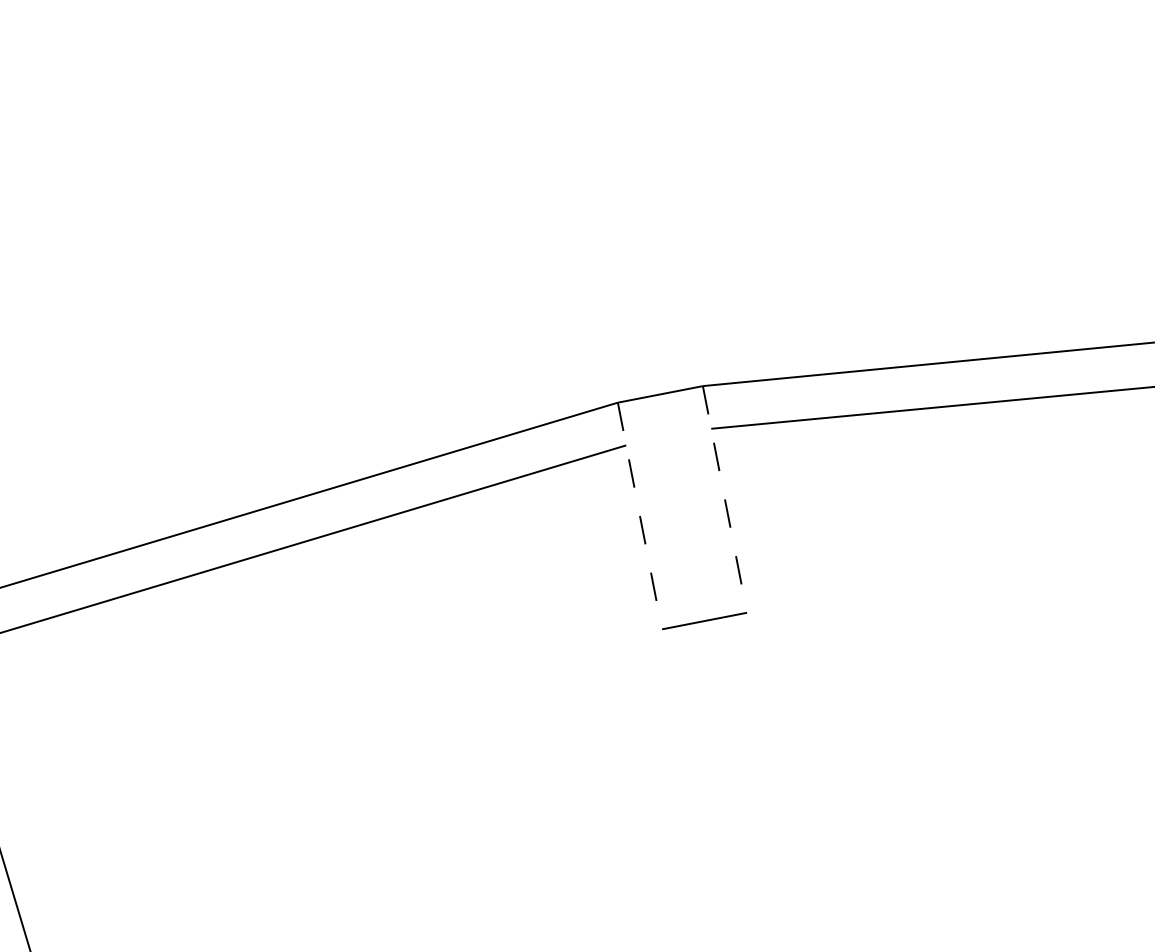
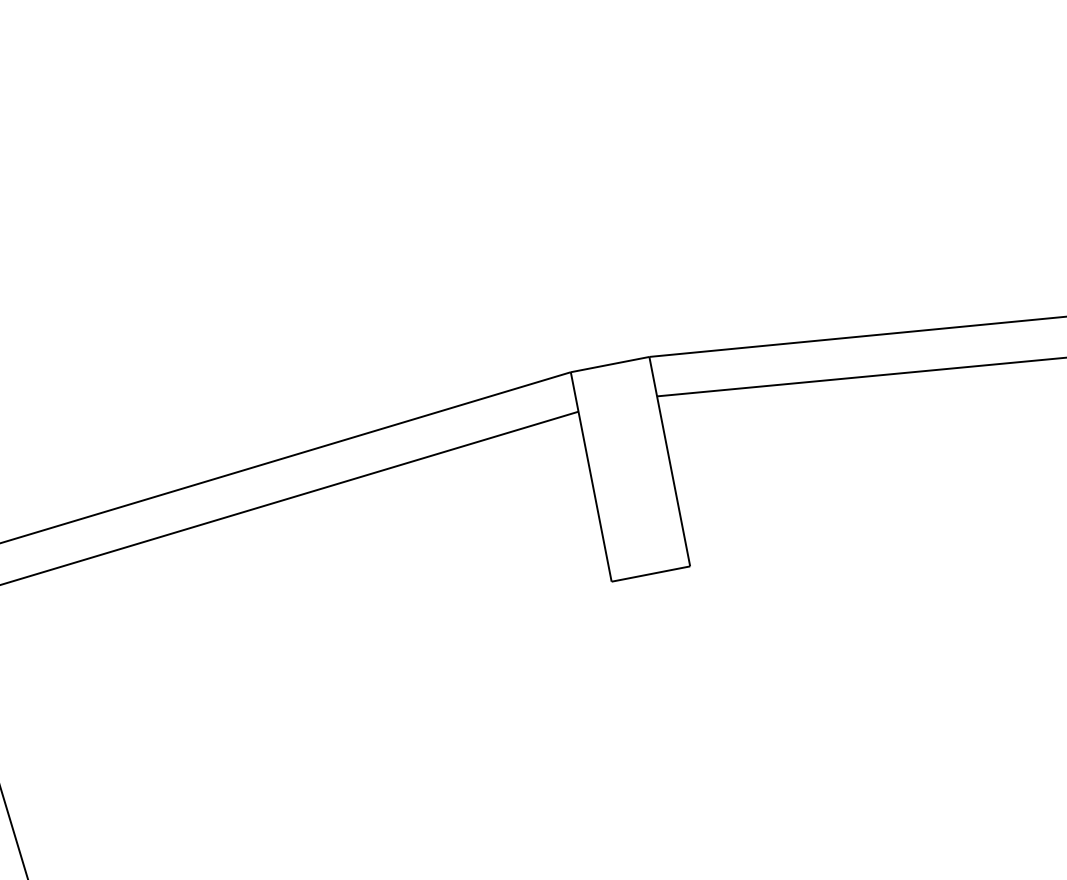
line: (724, 499) -> (669, 461), dashed -> solid
line: (640, 515) -> (591, 476), dashed -> solid

